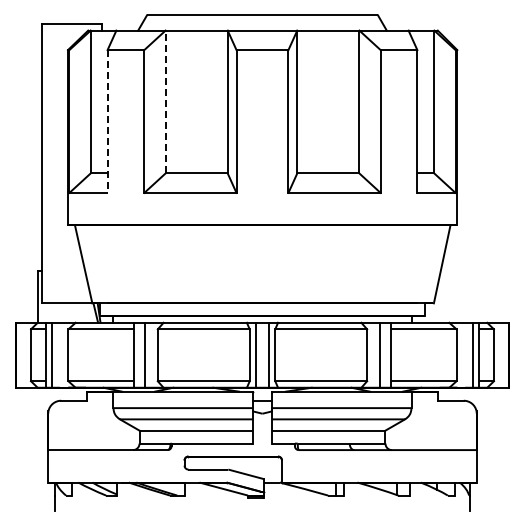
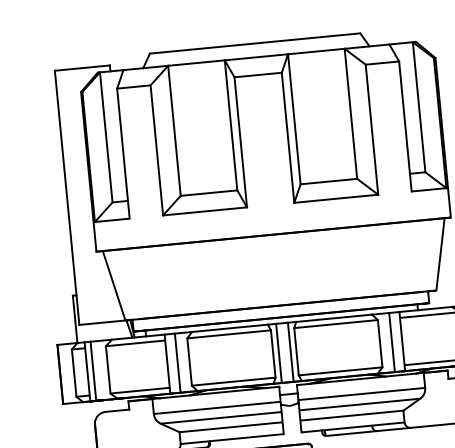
line: (165, 101) -> (174, 130), dashed -> solid
line: (107, 122) -> (123, 154), dashed -> solid

